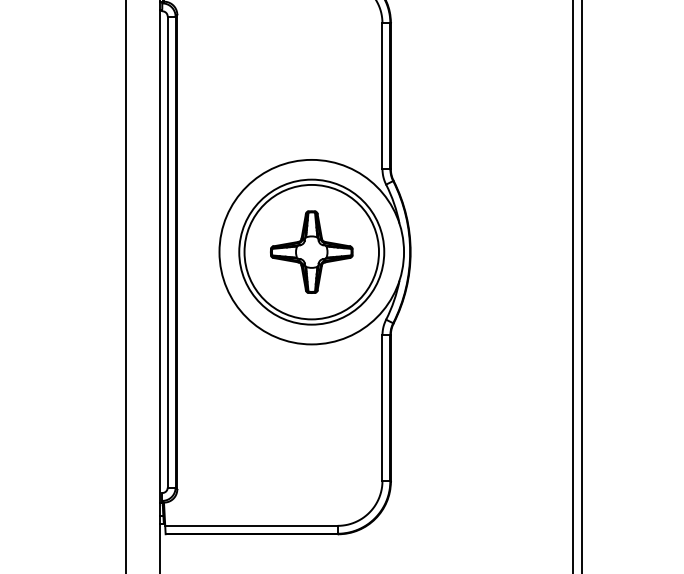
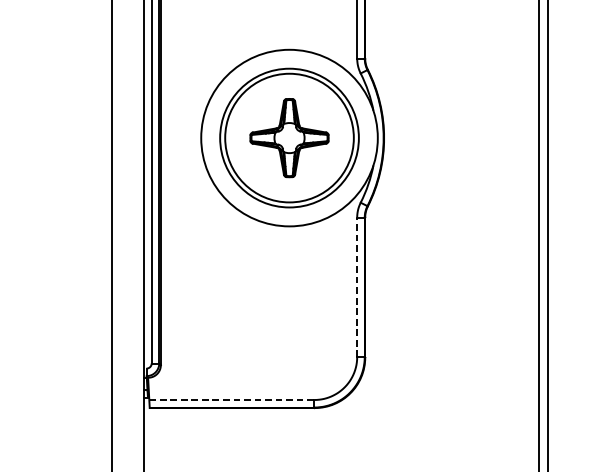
line: (382, 408) -> (357, 287), solid -> dashed
line: (251, 525) -> (231, 399), solid -> dashed

